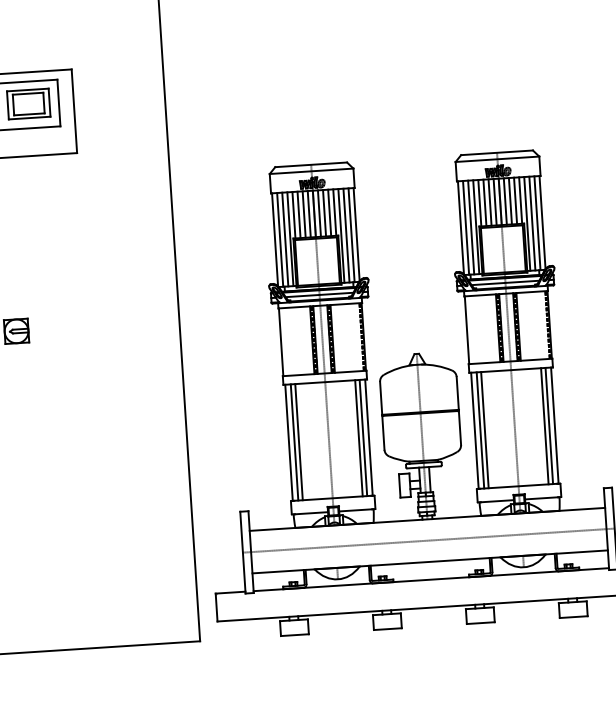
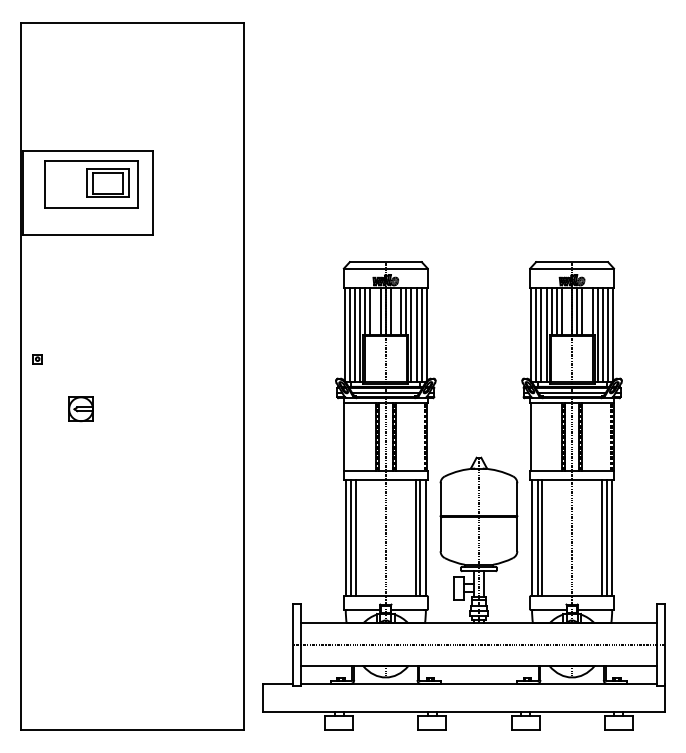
line: (515, 201) -> (587, 311), removed
line: (495, 202) -> (567, 311), removed
line: (325, 213) -> (396, 311), removed
line: (304, 214) -> (375, 311), removed

